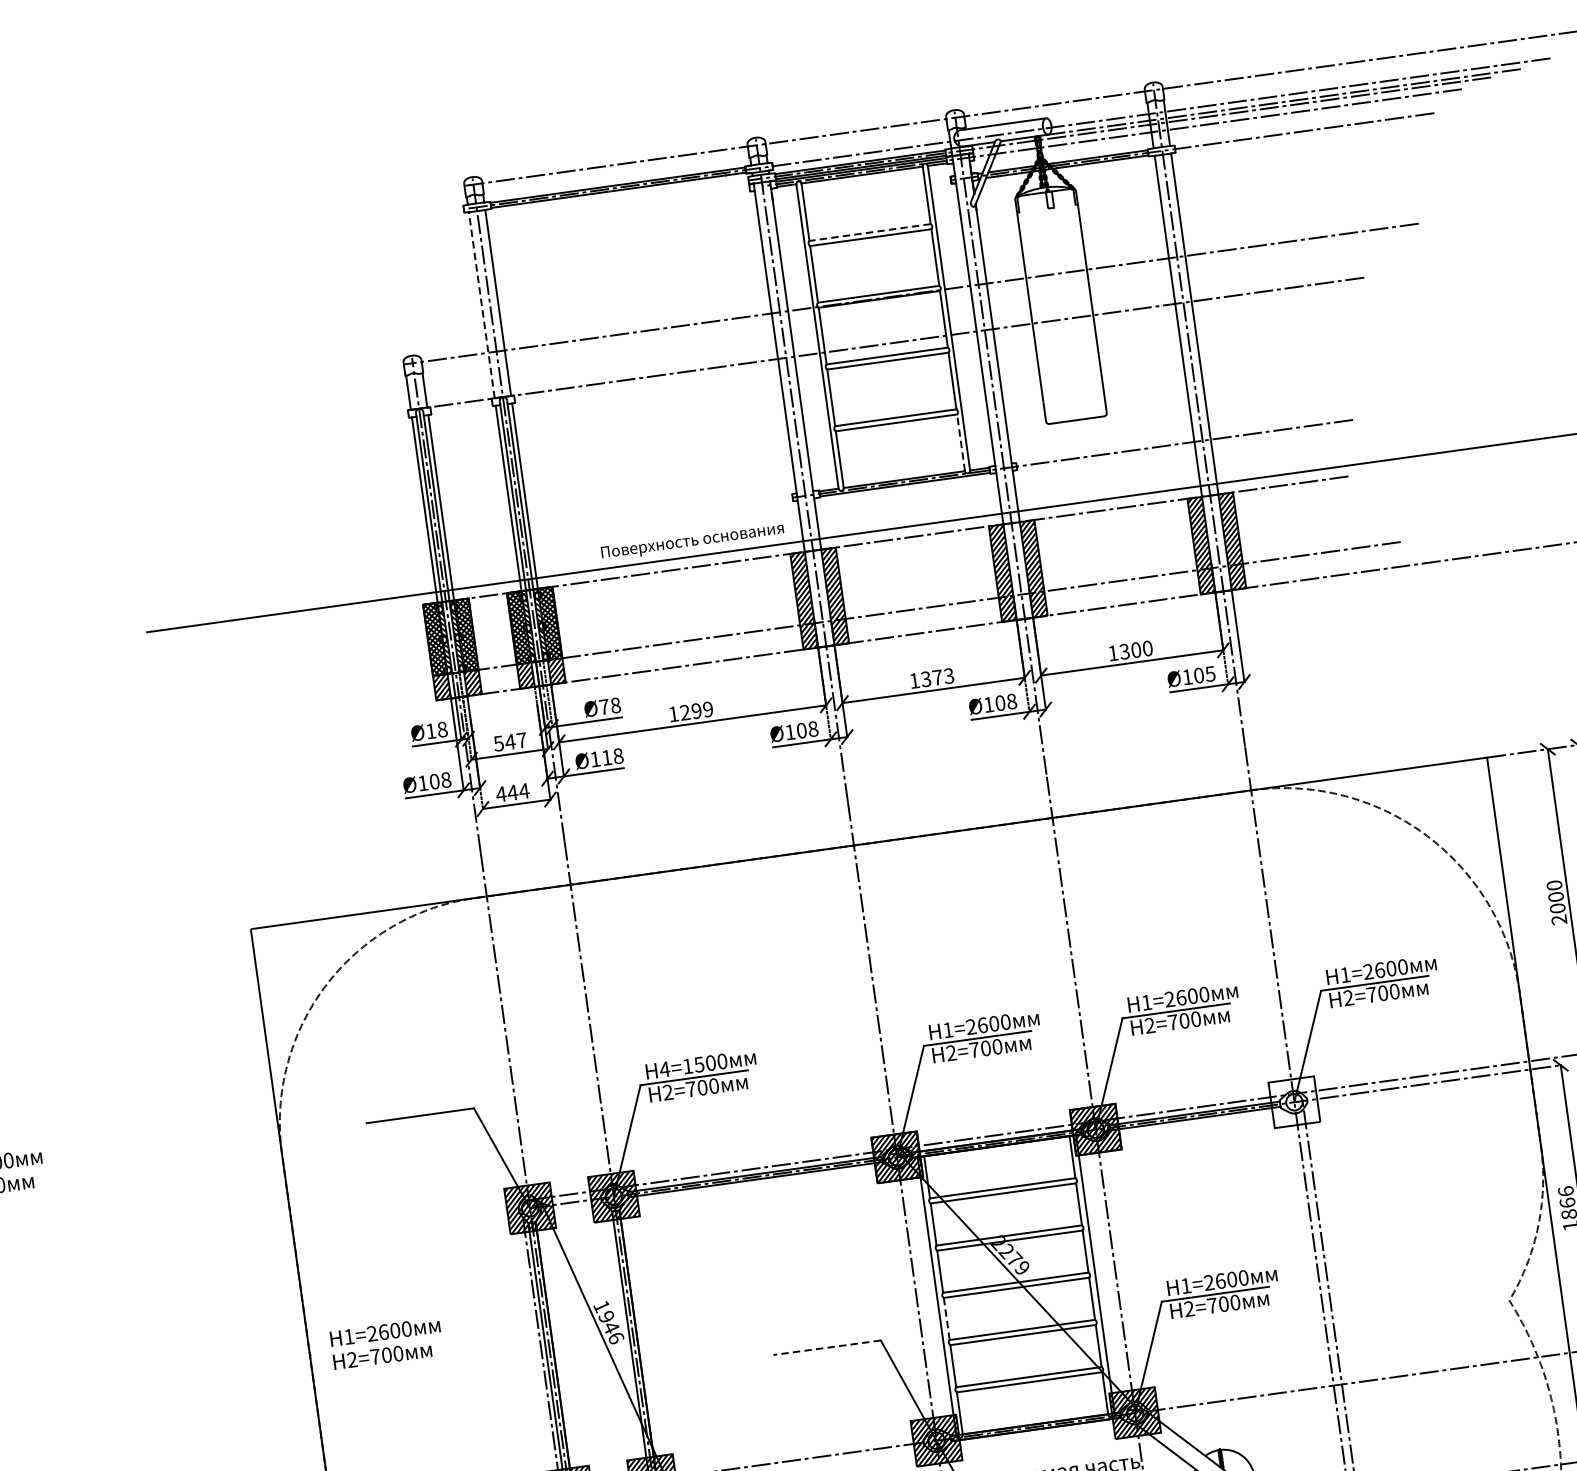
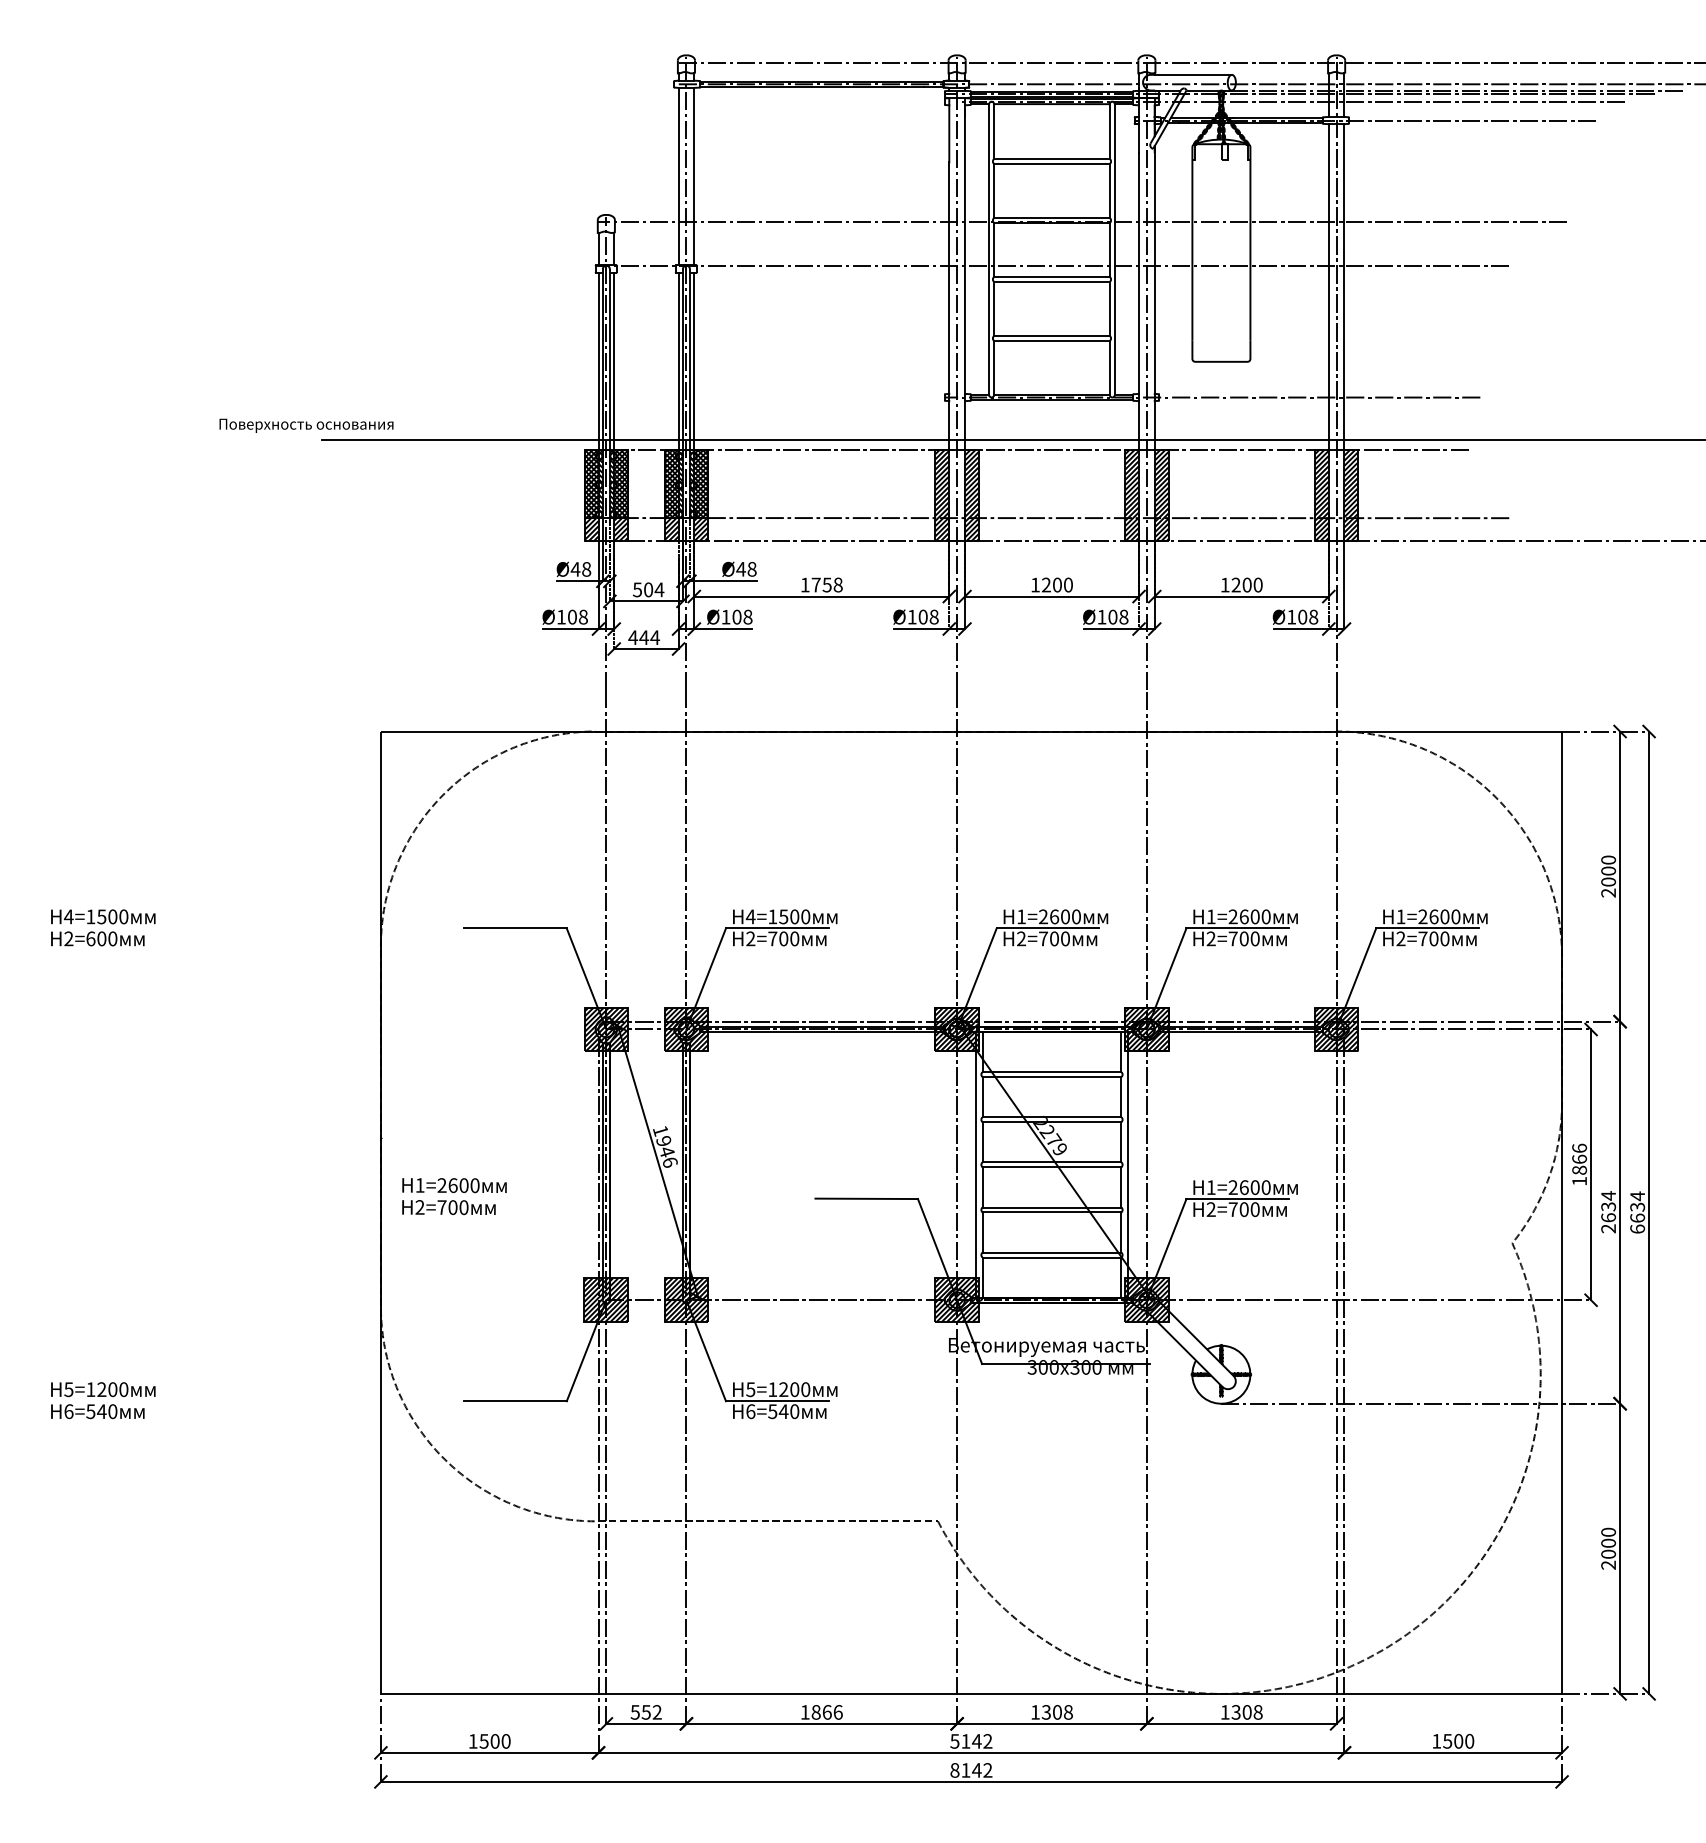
line: (870, 232) -> (1052, 159), dashed -> solid
line: (481, 305) -> (678, 176), dashed -> solid
line: (960, 442) -> (1109, 367), dashed -> solid
text: (692, 541) -> (306, 425), moved
text: (1124, 652) -> (1235, 585), 1300 -> 1200
text: (1210, 673) -> (1313, 616), Ø105 -> Ø108
text: (936, 677) -> (1056, 584), 1373 -> 1200
text: (603, 707) -> (740, 569), Ø78 -> Ø48
text: (695, 710) -> (826, 584), 1299 -> 1758
text: (430, 731) -> (575, 569), Ø18 -> Ø48
text: (515, 740) -> (653, 589), 547 -> 504
text: (606, 757) -> (736, 616), Ø118 -> Ø108
hatch: (1294, 1102) -> (1336, 1029), added
line: (946, 1319) -> (982, 1187), dashed -> solid
text: (386, 1343) -> (454, 1196), moved
line: (826, 1347) -> (866, 1198), dashed -> solid

